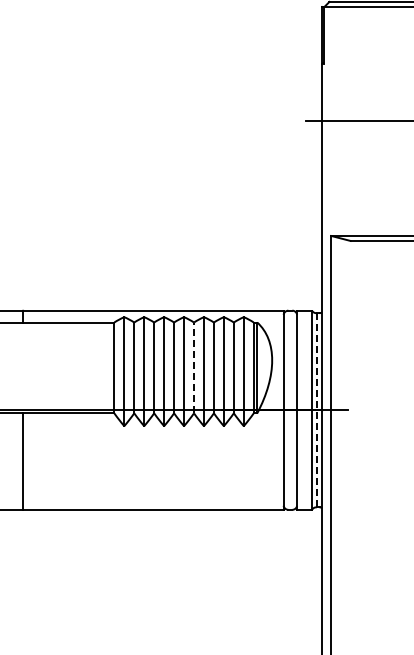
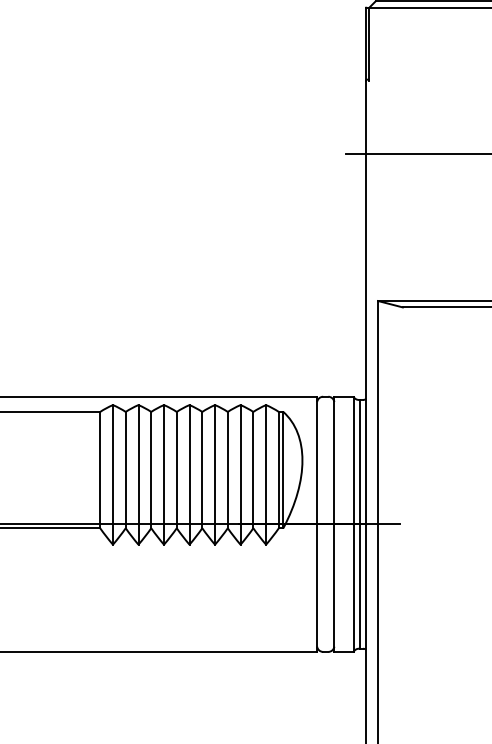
line: (194, 367) -> (202, 469), dashed -> solid
line: (317, 410) -> (360, 524), dashed -> solid

